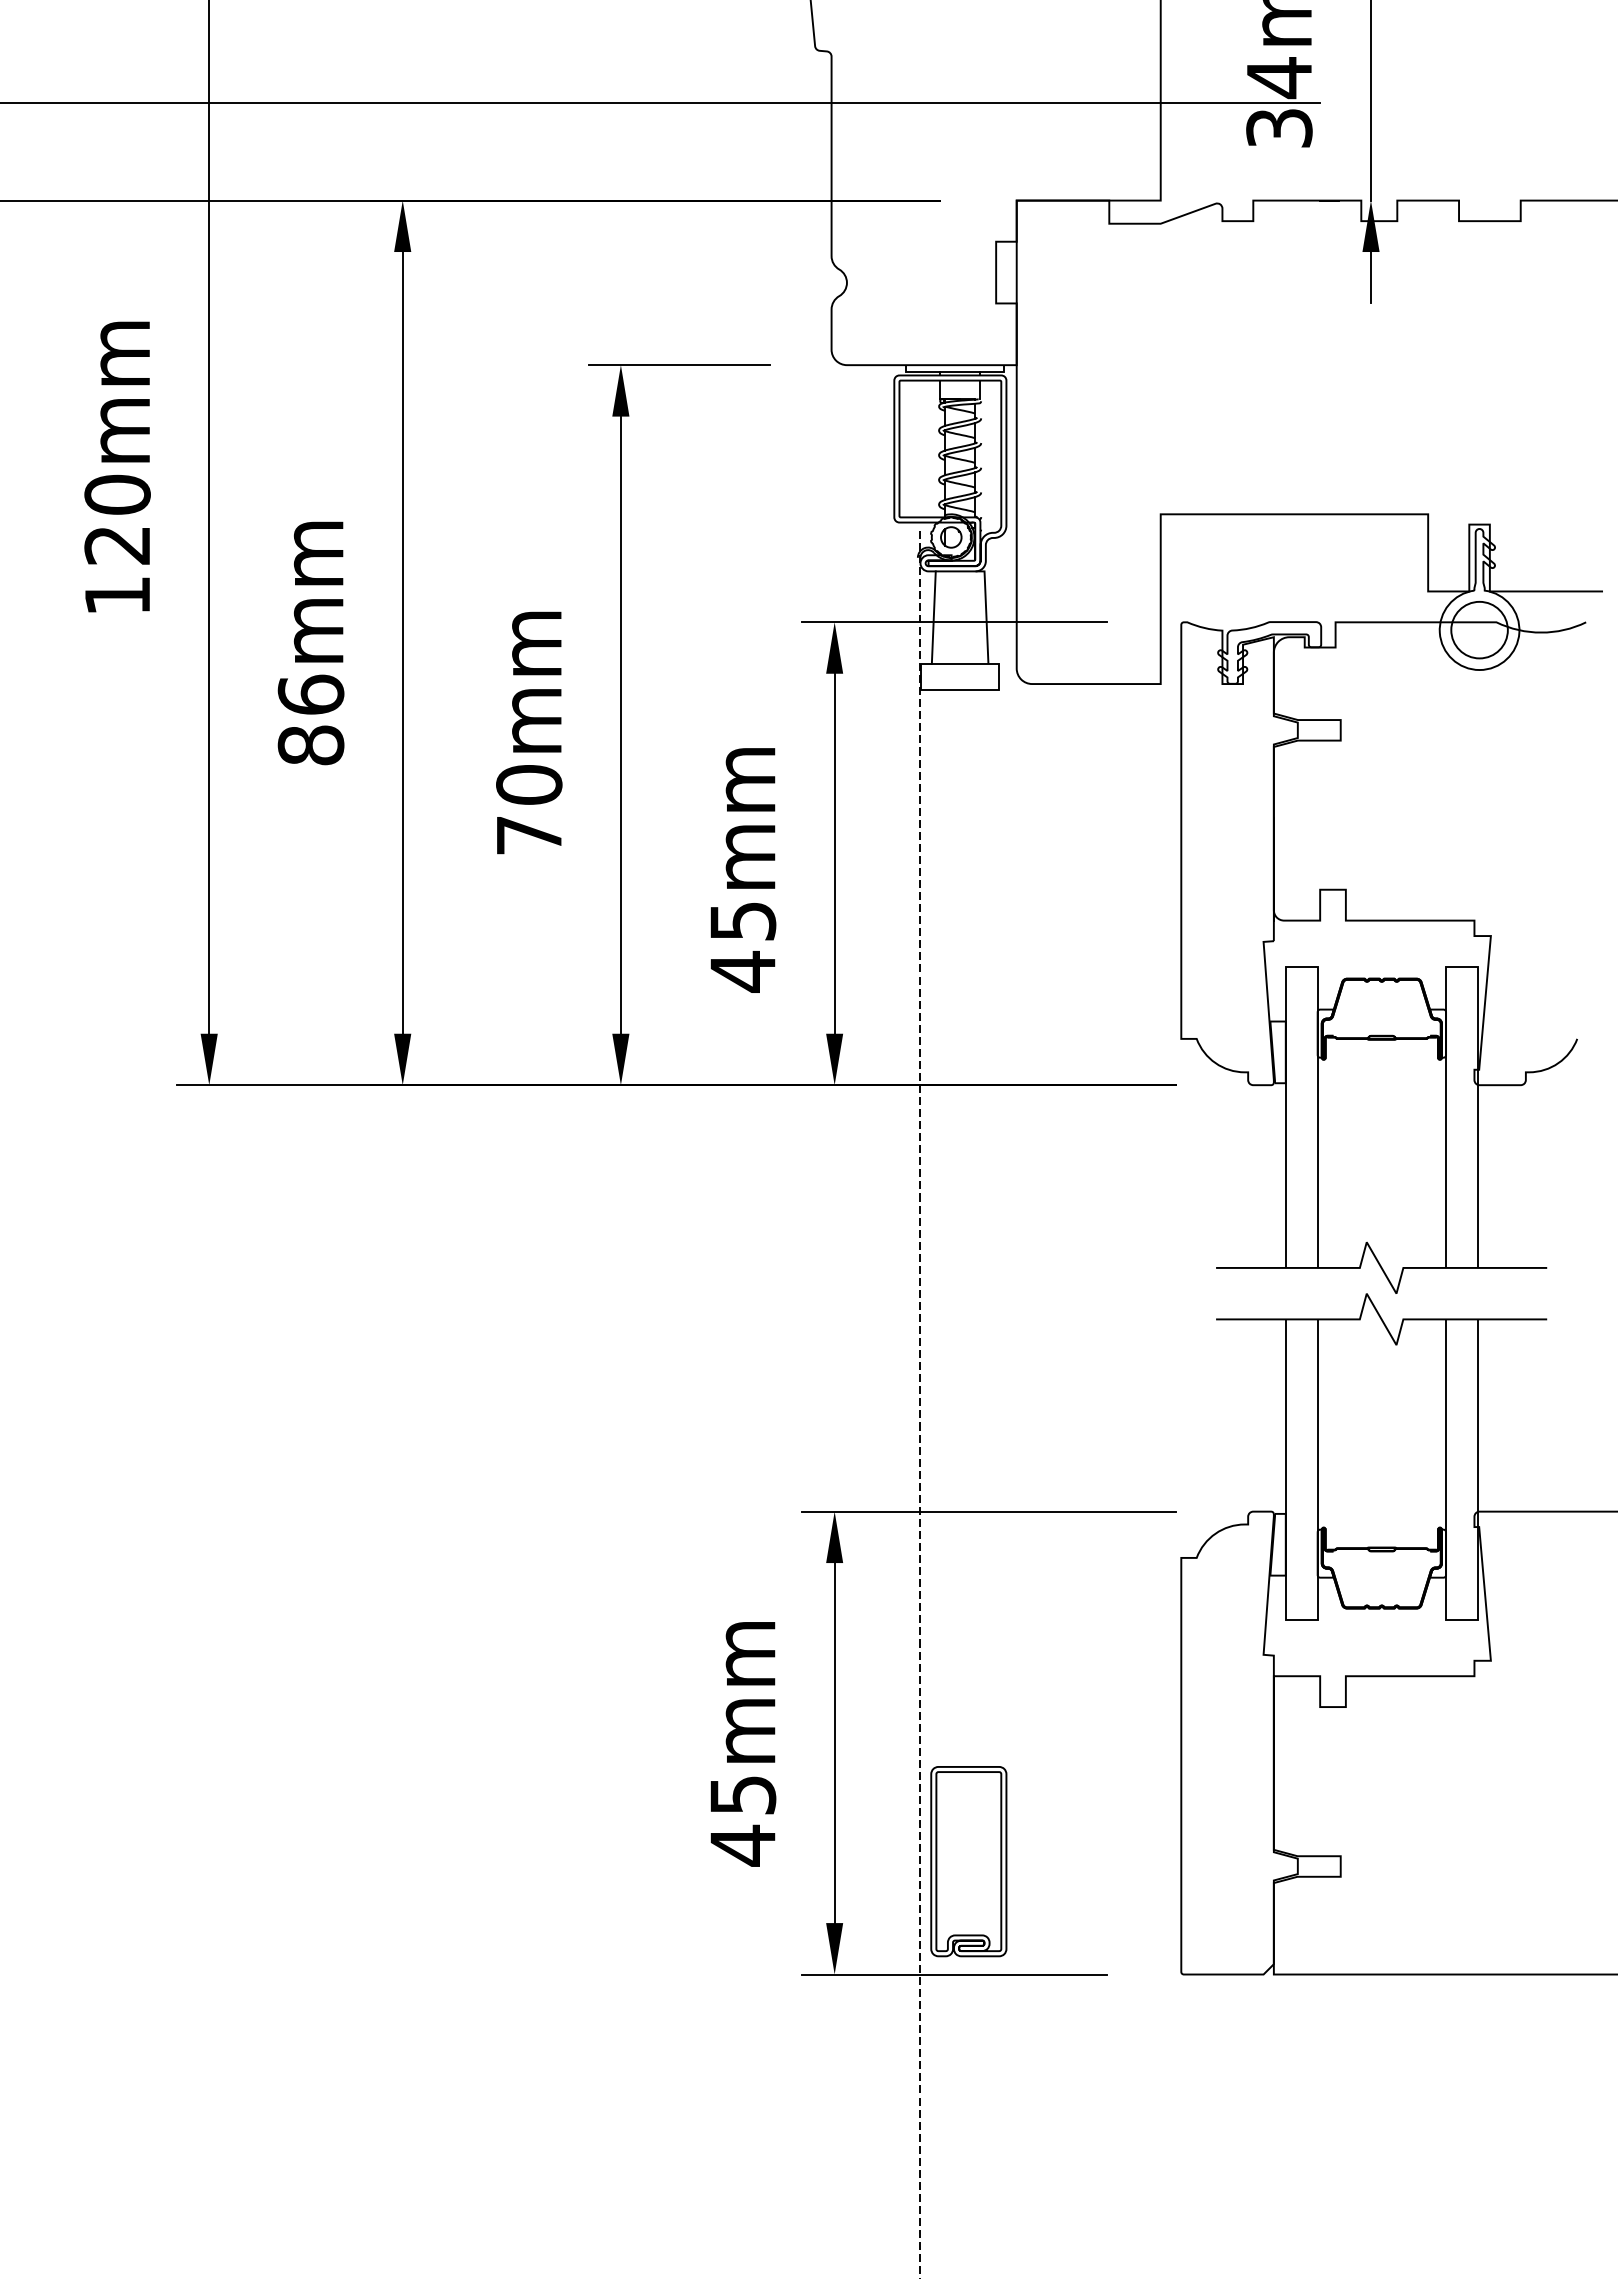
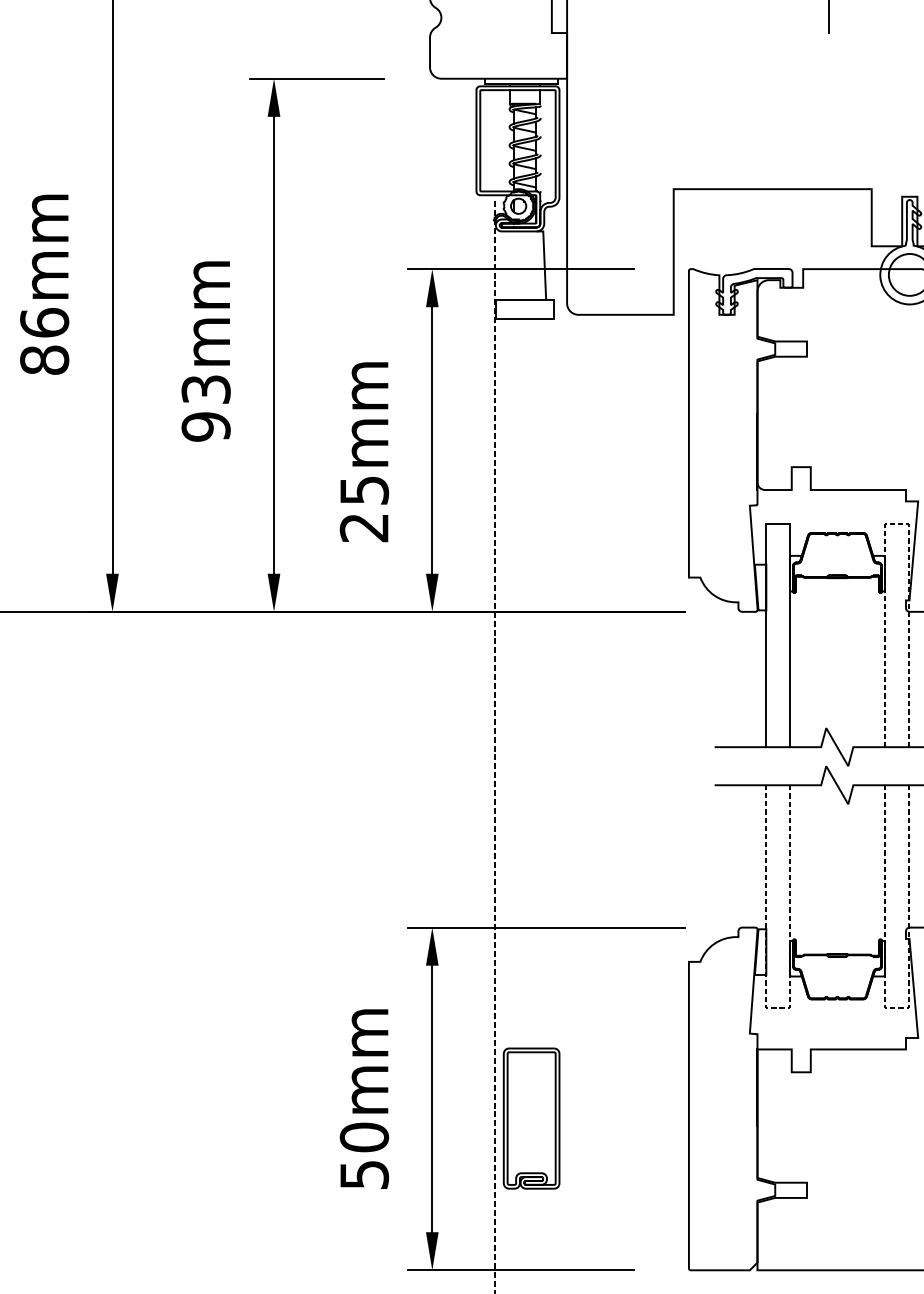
line: (933, 617) -> (505, 265), removed
text: (529, 810) -> (206, 408), 70mm -> 93mm
line: (1462, 967) -> (897, 524), solid -> dashed
text: (742, 971) -> (364, 527), 45mm -> 25mm
line: (1301, 1620) -> (777, 1008), solid -> dashed
line: (1462, 1620) -> (897, 1008), solid -> dashed
text: (742, 1820) -> (364, 1156), 45mm -> 50mm
part: (968, 1861) -> (531, 1118), moved

